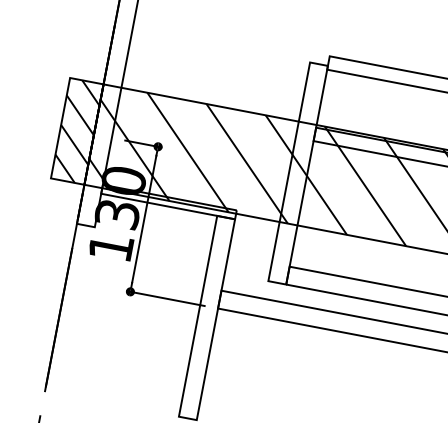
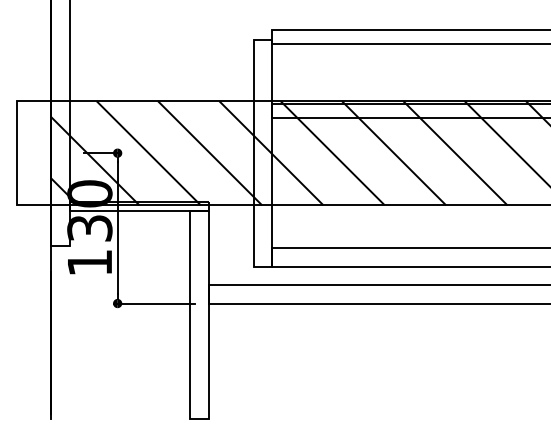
hatch: (76, 131) -> (33, 153), removed

